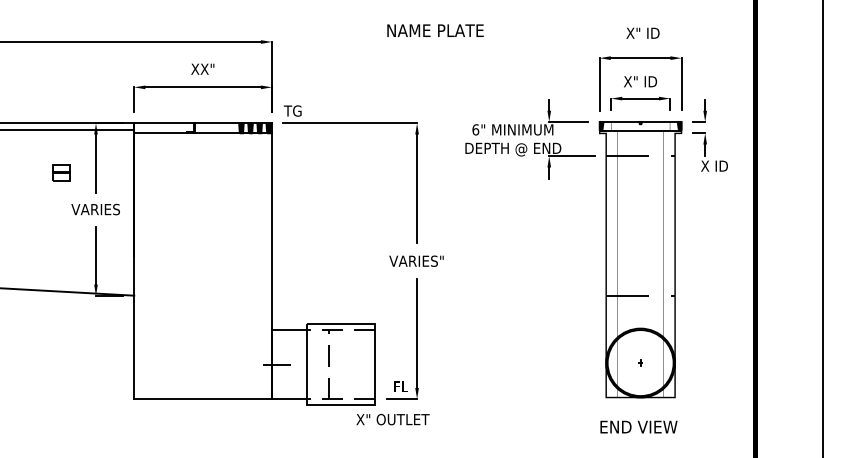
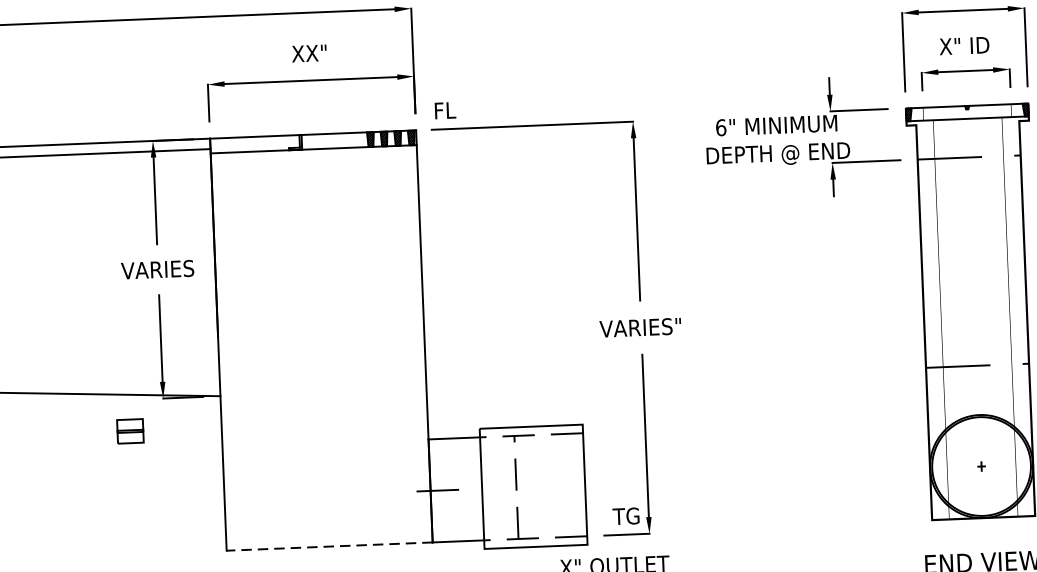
text: (292, 110) -> (445, 109), TG -> FL
part: (61, 172) -> (130, 430), moved
text: (401, 386) -> (625, 515), FL -> TG
line: (203, 399) -> (330, 547), solid -> dashed

